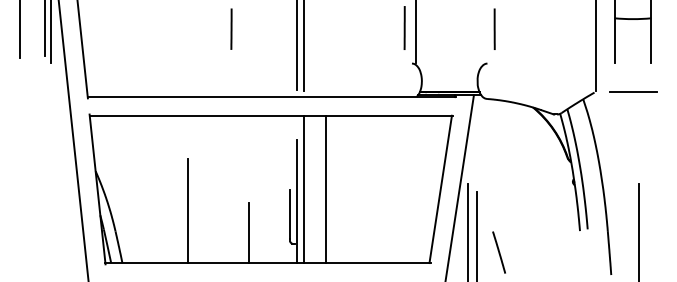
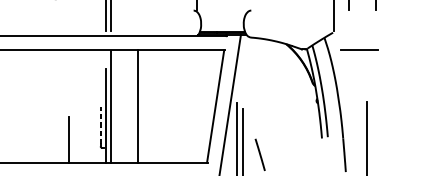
line: (633, 91) -> (359, 49), moved
line: (325, 189) -> (138, 106), moved
line: (188, 211) -> (22, 123), removed
line: (290, 214) -> (100, 125), solid -> dashed

